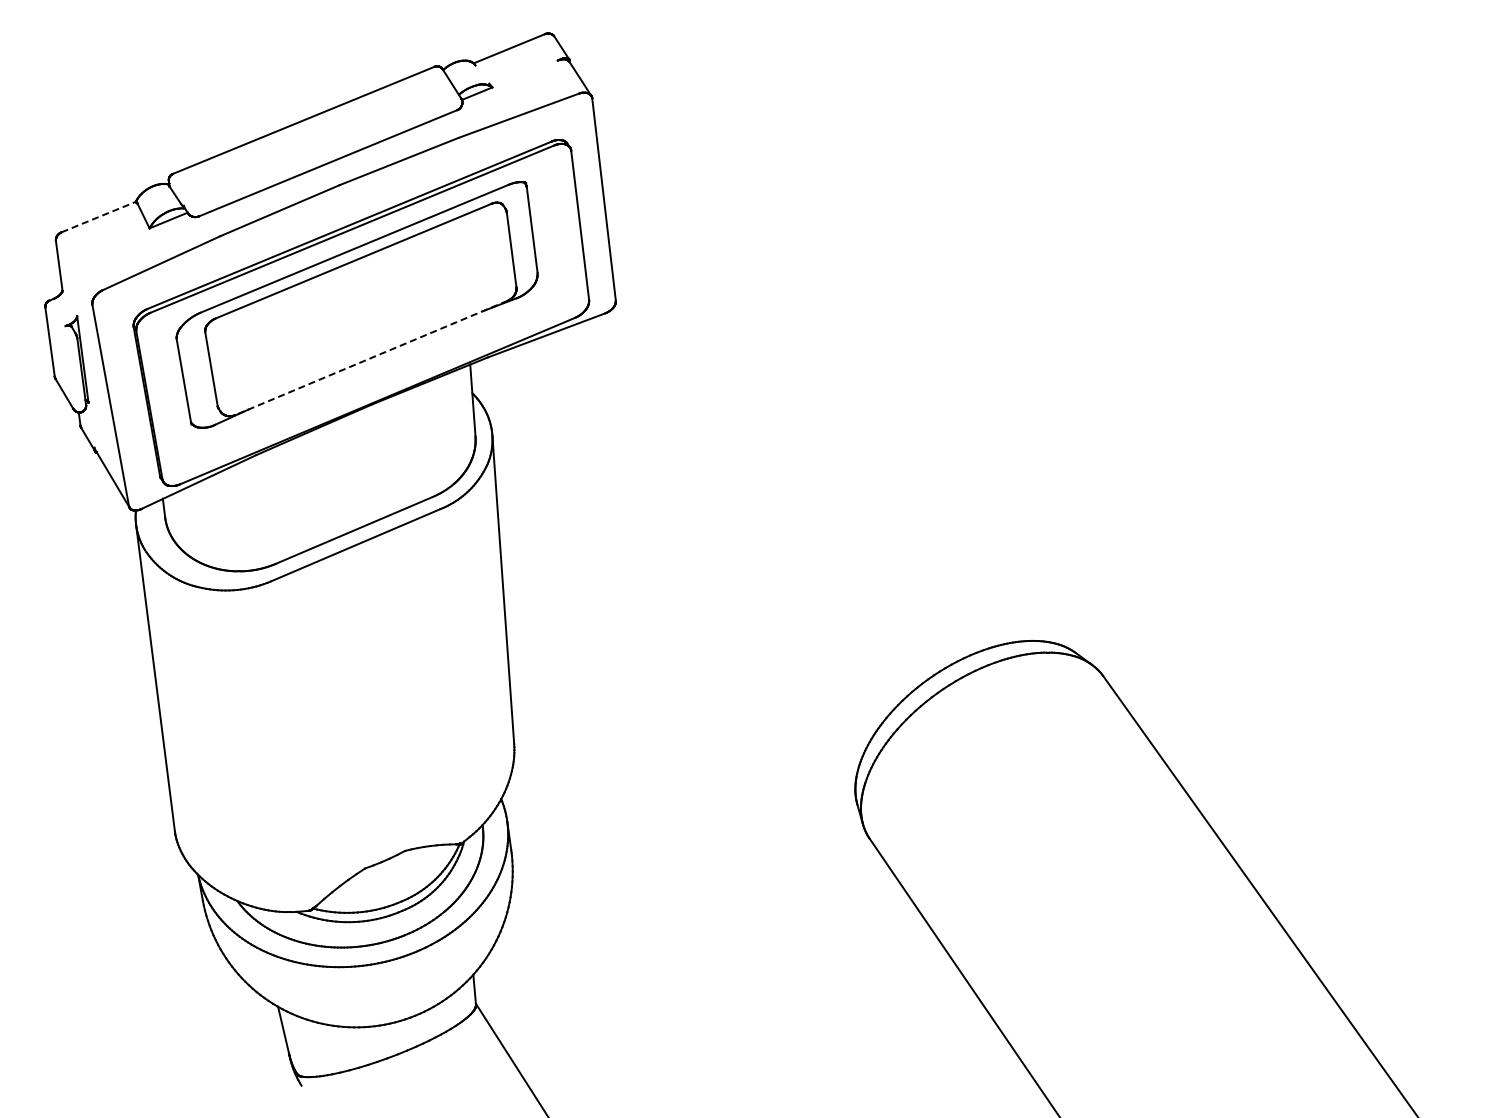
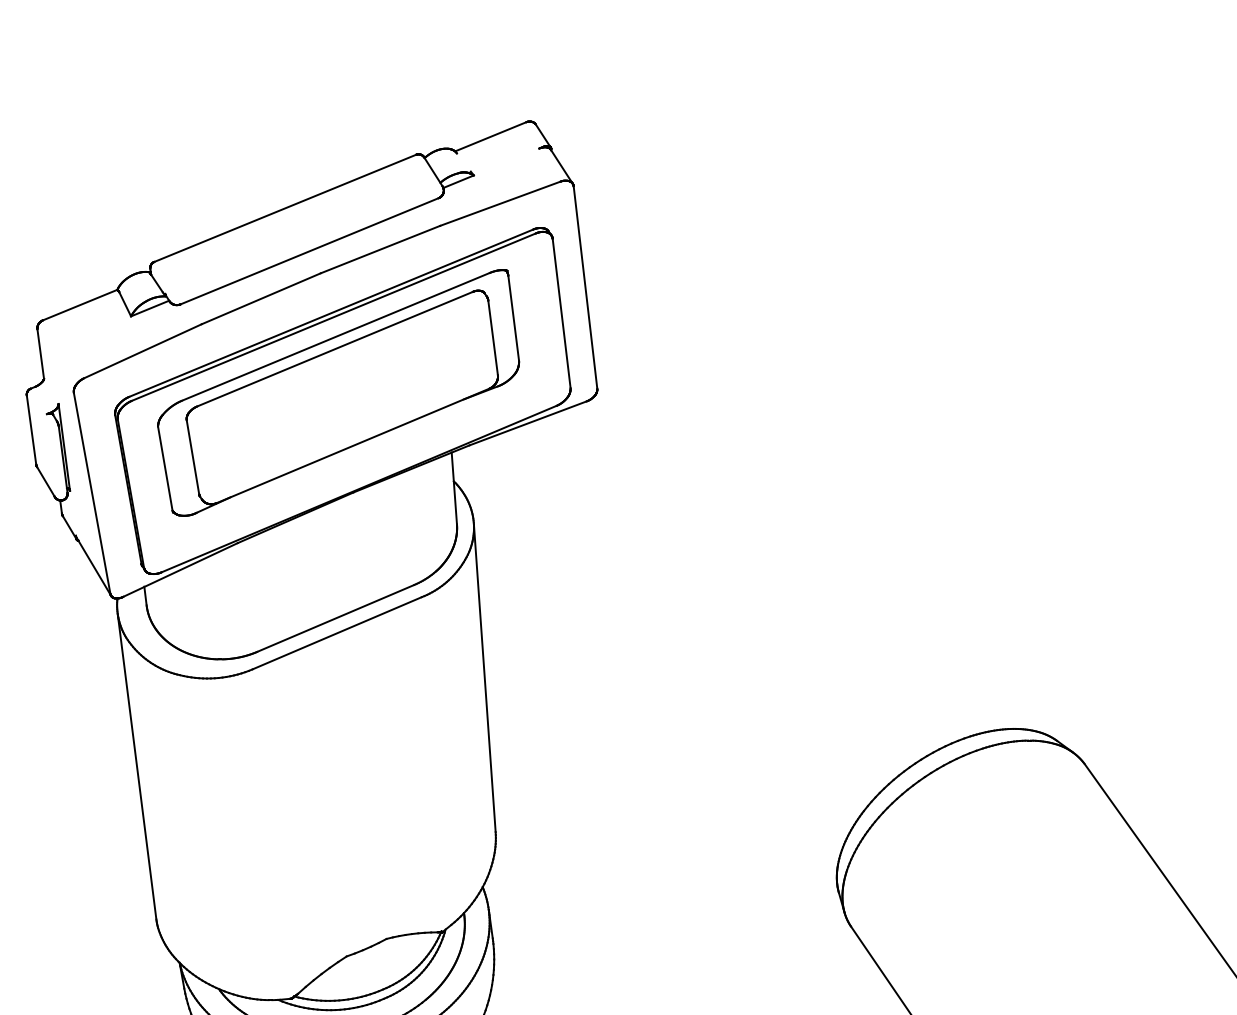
line: (99, 216) -> (80, 304), dashed -> solid
line: (371, 357) -> (352, 445), dashed -> solid

